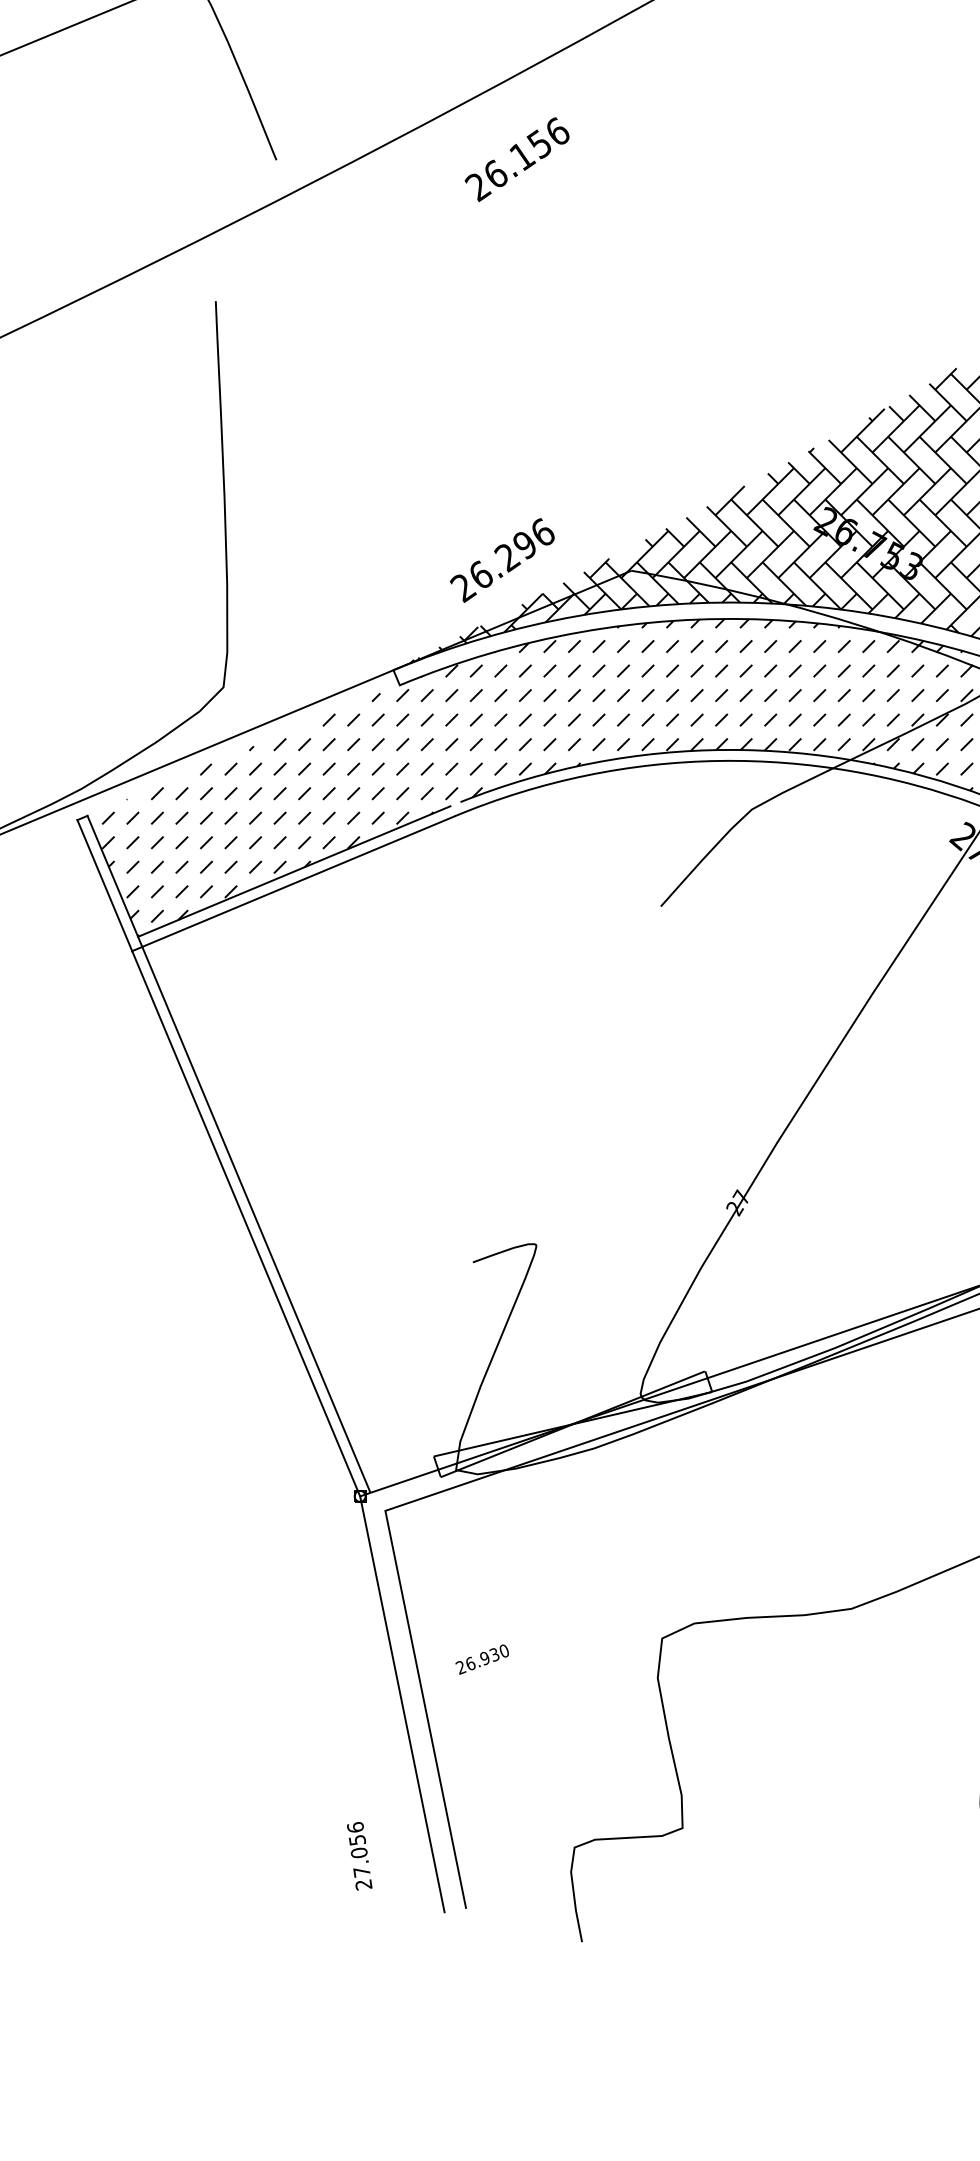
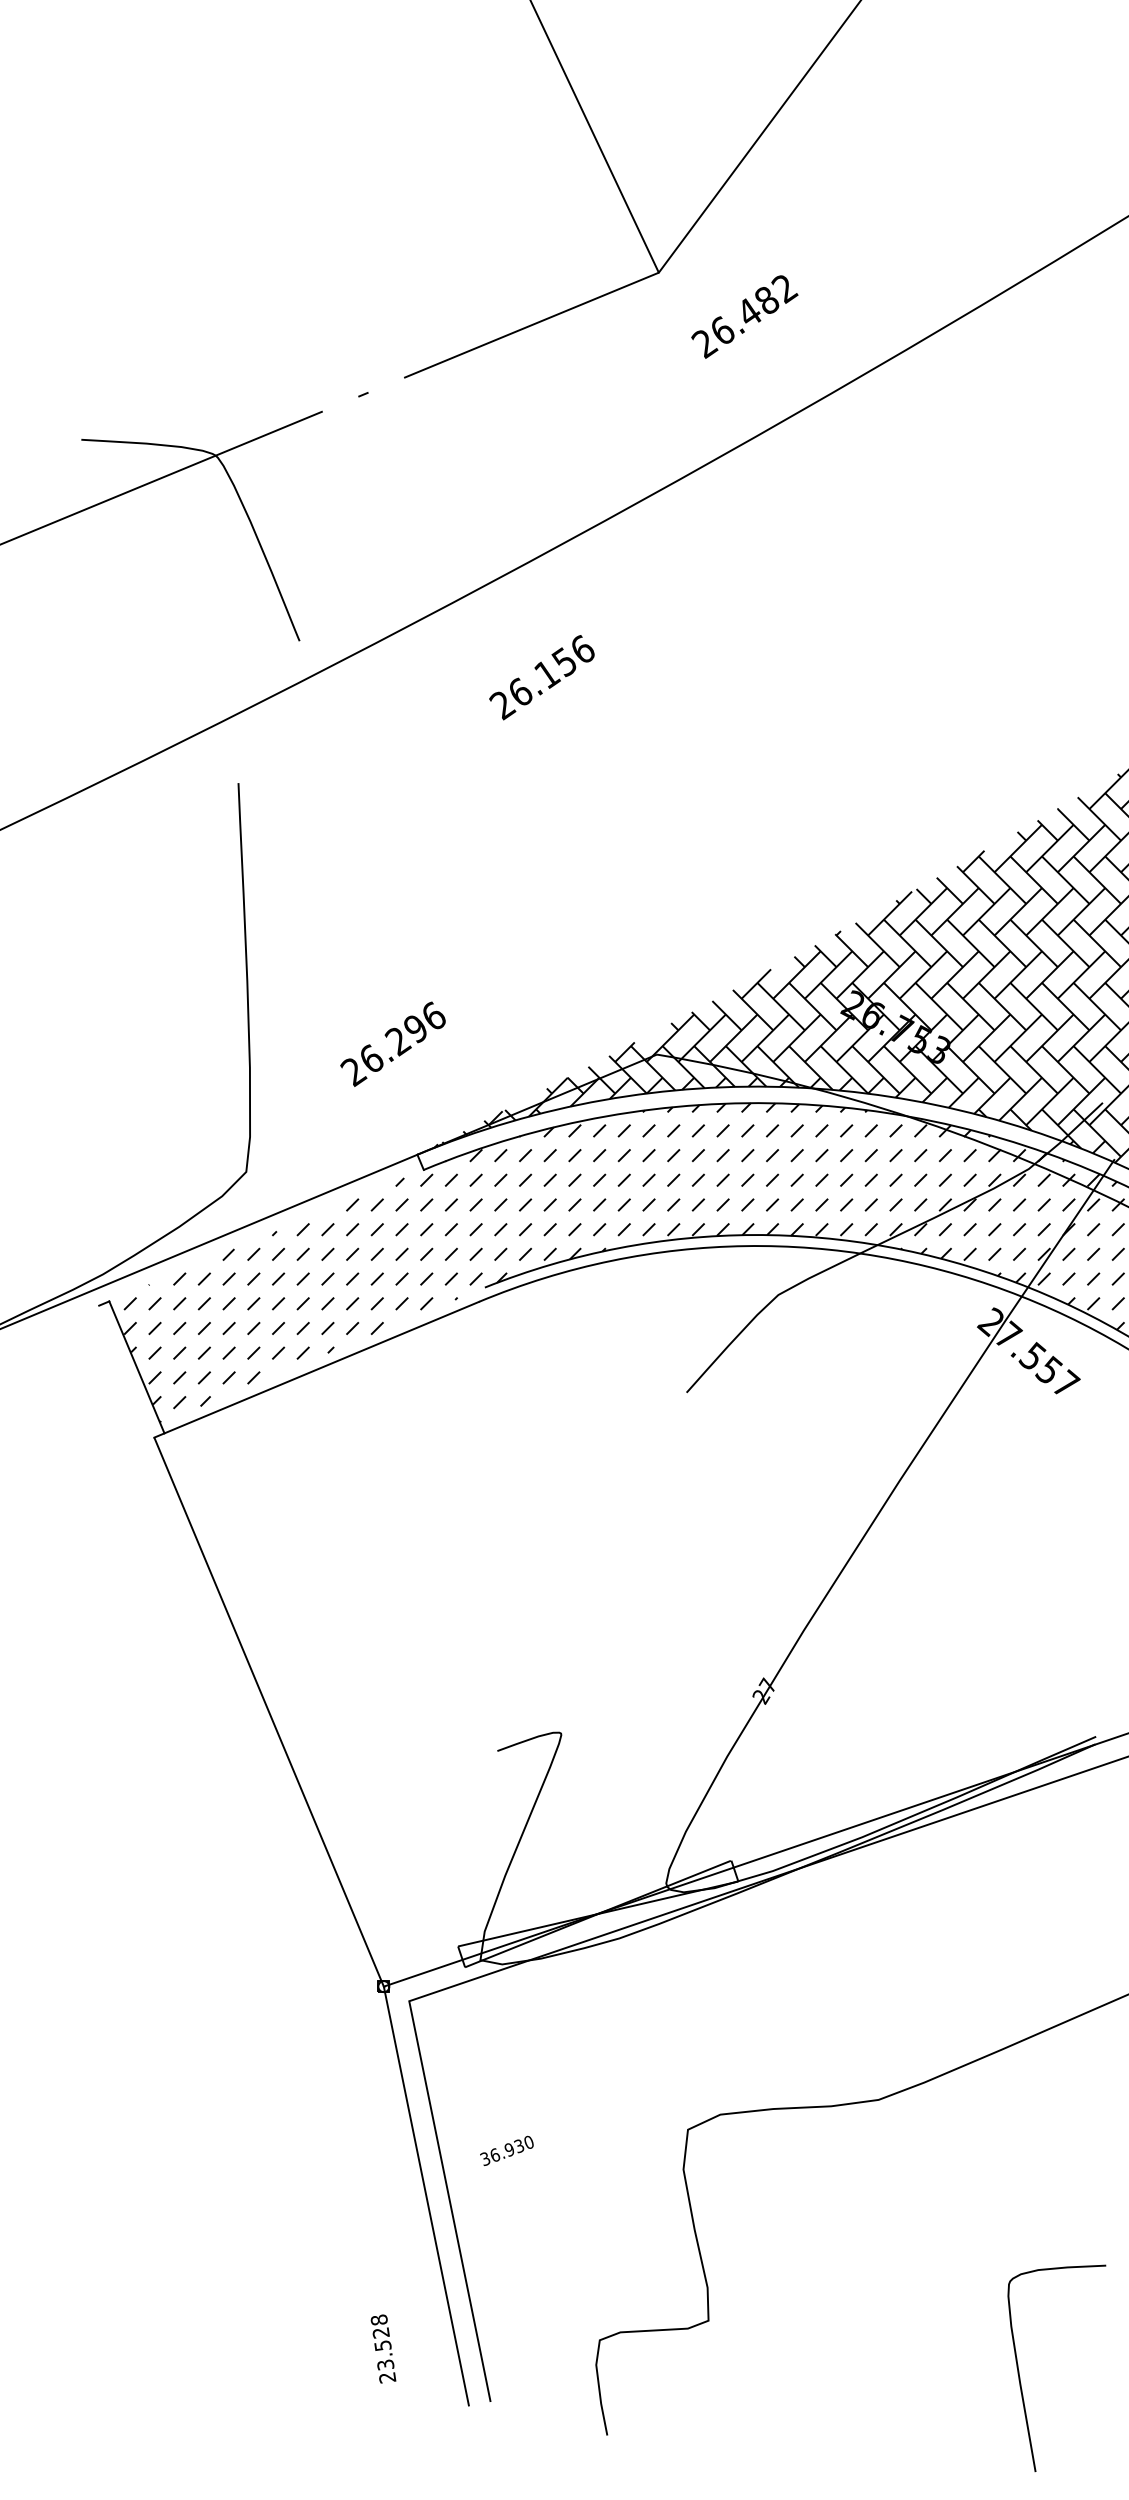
text: (516, 159) -> (541, 677), moved
text: (501, 559) -> (392, 1043), moved
line: (294, 871) -> (317, 1357), removed
line: (104, 885) -> (126, 1371), removed
line: (256, 1219) -> (279, 1707), removed
text: (461, 1668) -> (485, 2159), 26.930 -> 36.930
text: (358, 1849) -> (382, 2342), 27.056 -> 23.528

